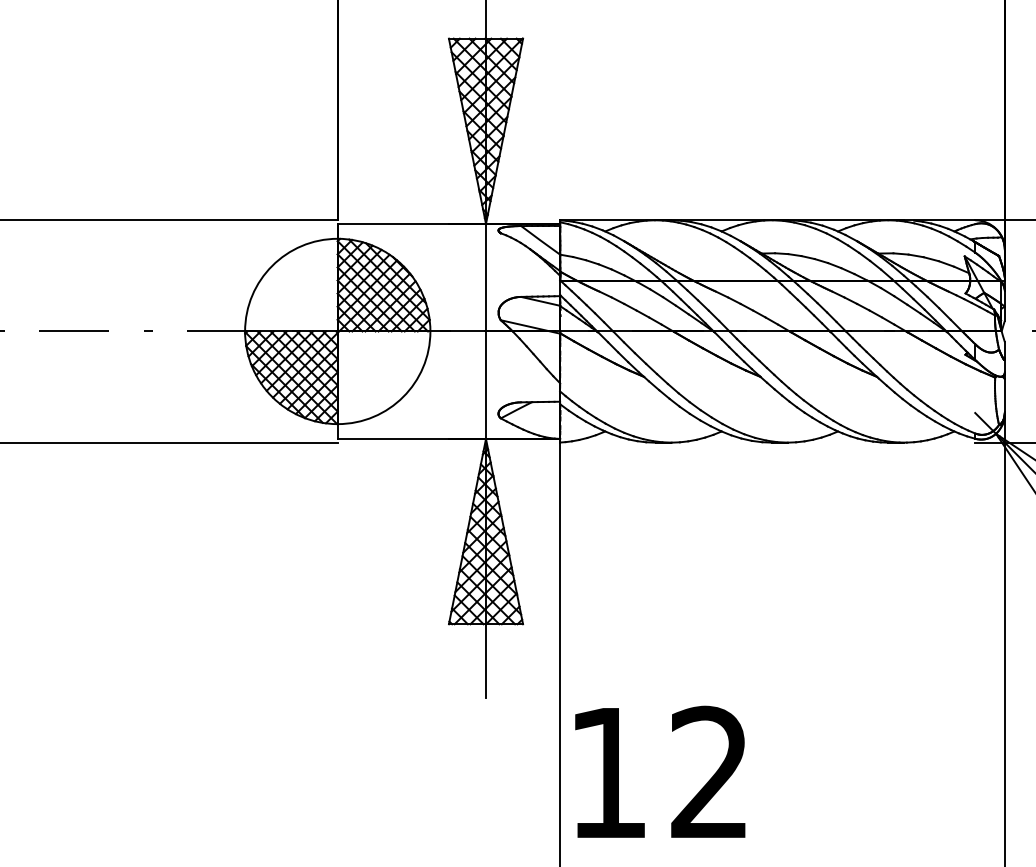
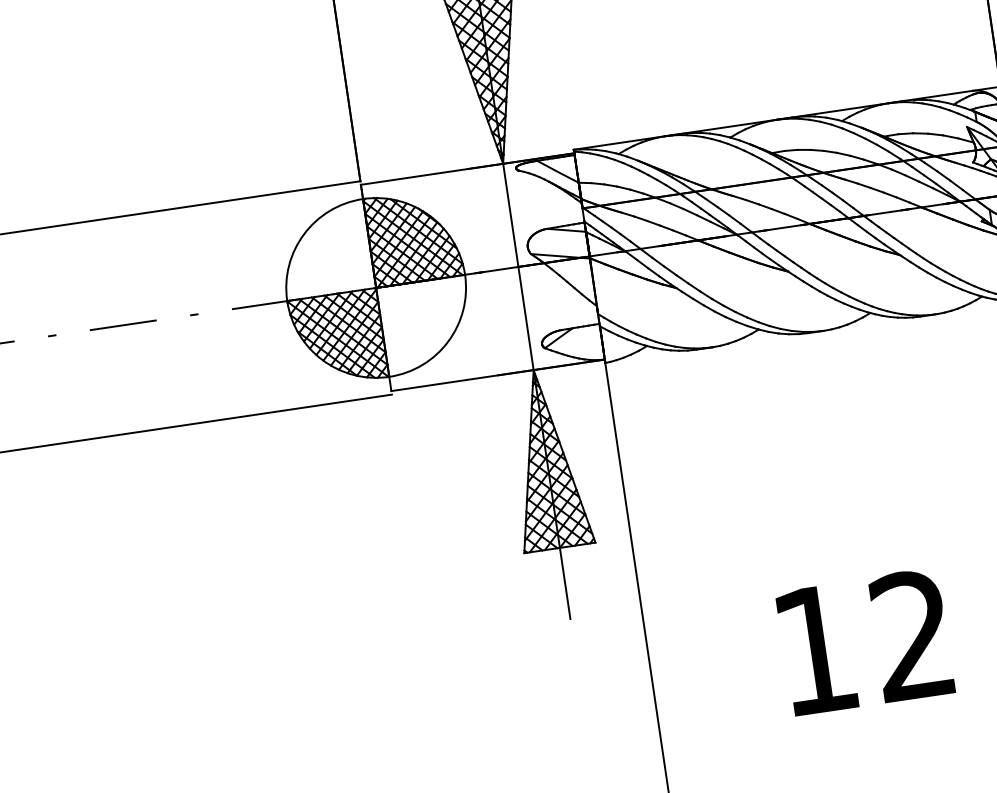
text: (660, 771) -> (865, 641), moved

